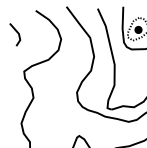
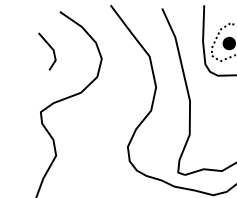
line: (16, 32) -> (49, 47), moved

